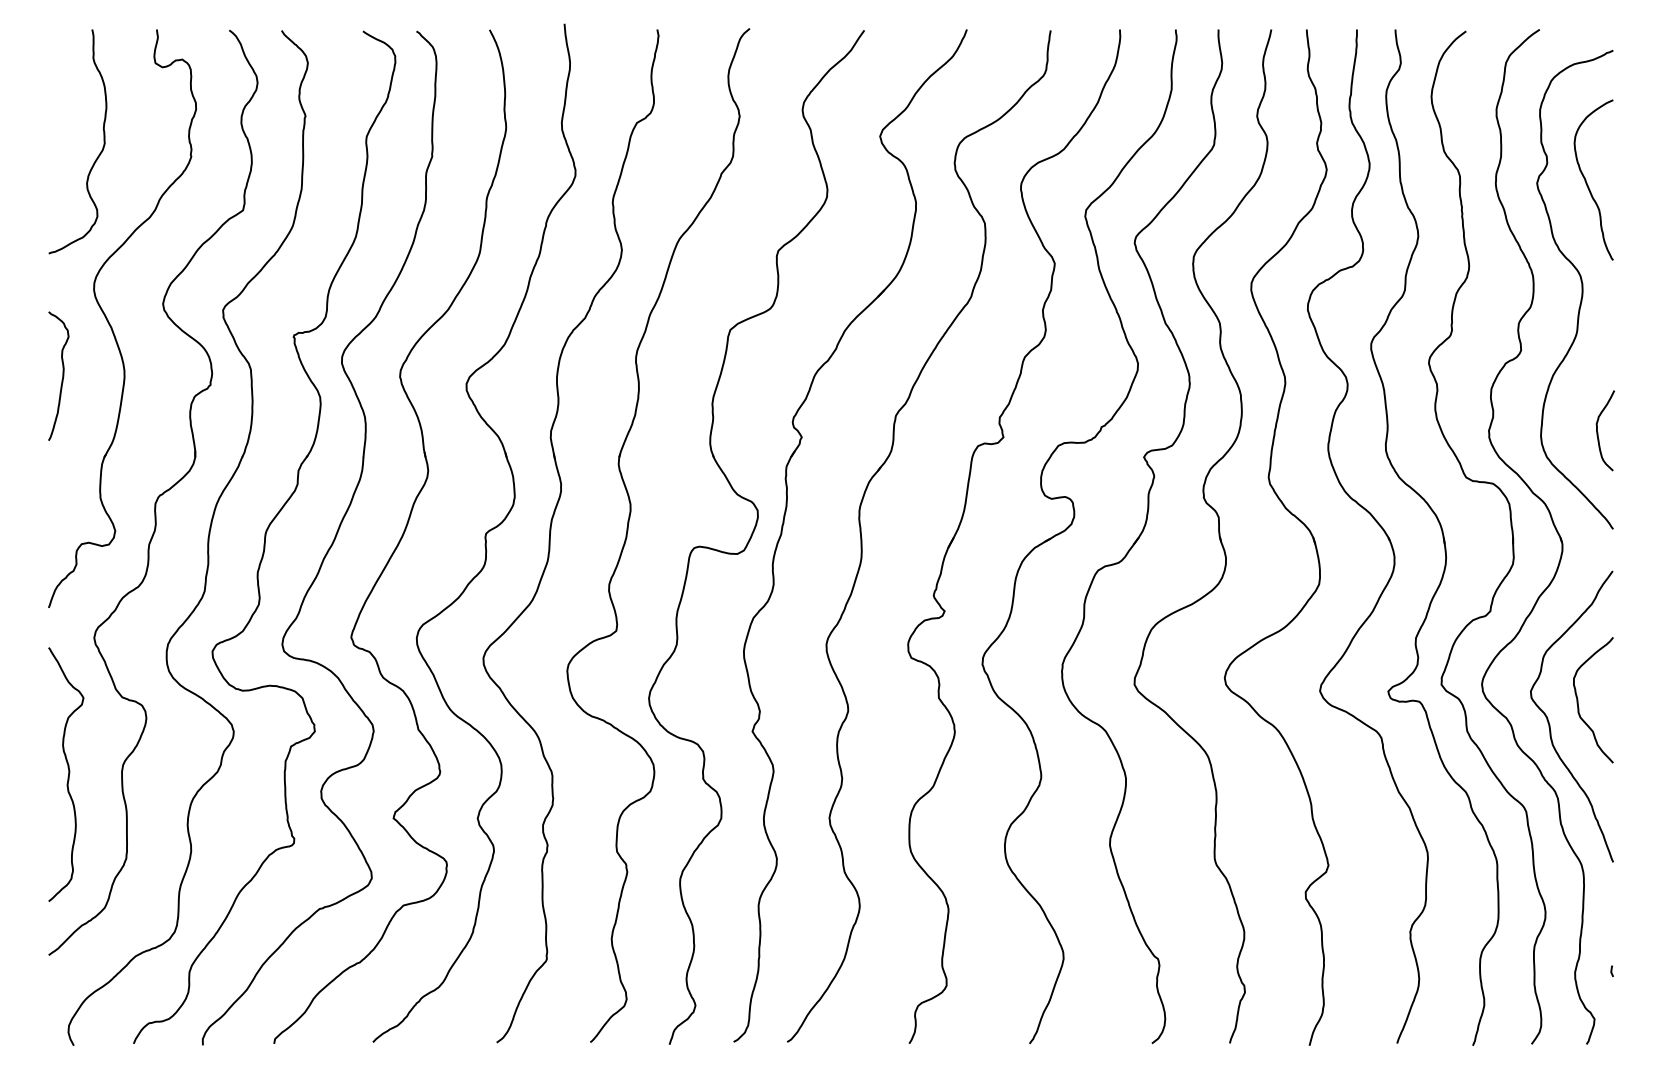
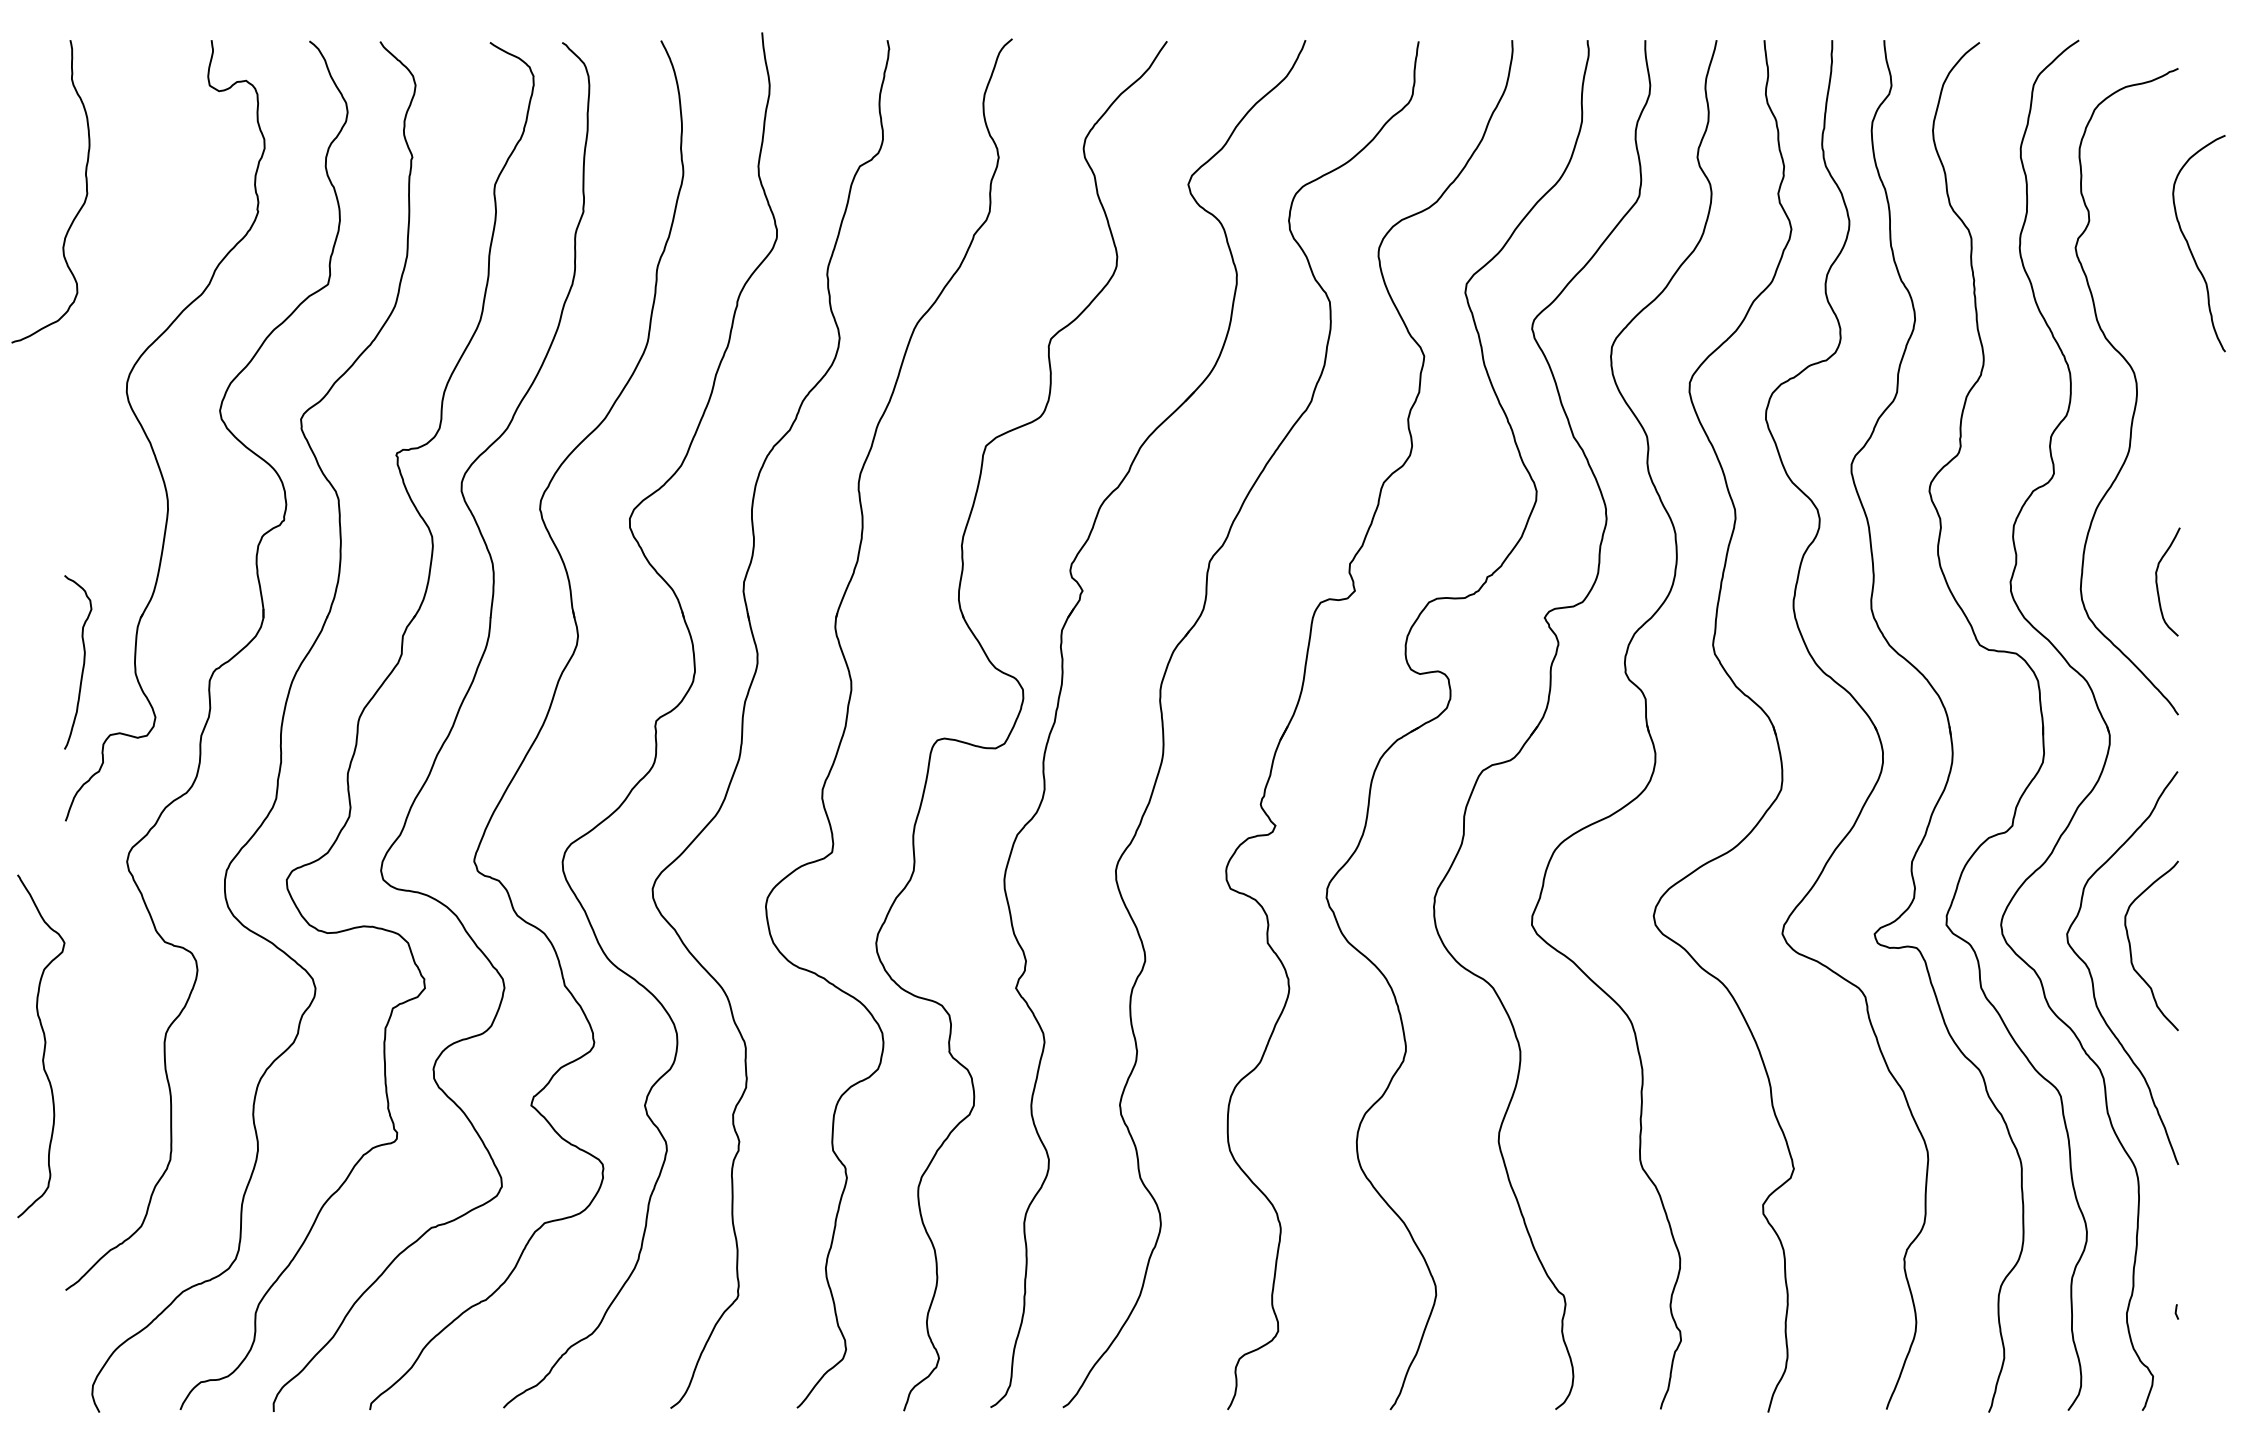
curve: (98, 155) -> (78, 210), moved
curve: (1587, 183) -> (2190, 247), moved
curve: (62, 376) -> (83, 662), moved
curve: (67, 776) -> (43, 1048), moved

